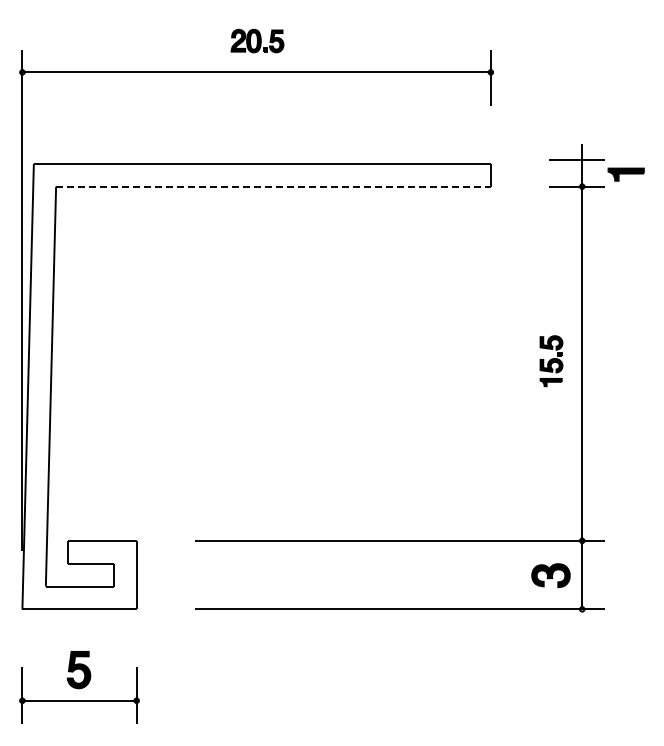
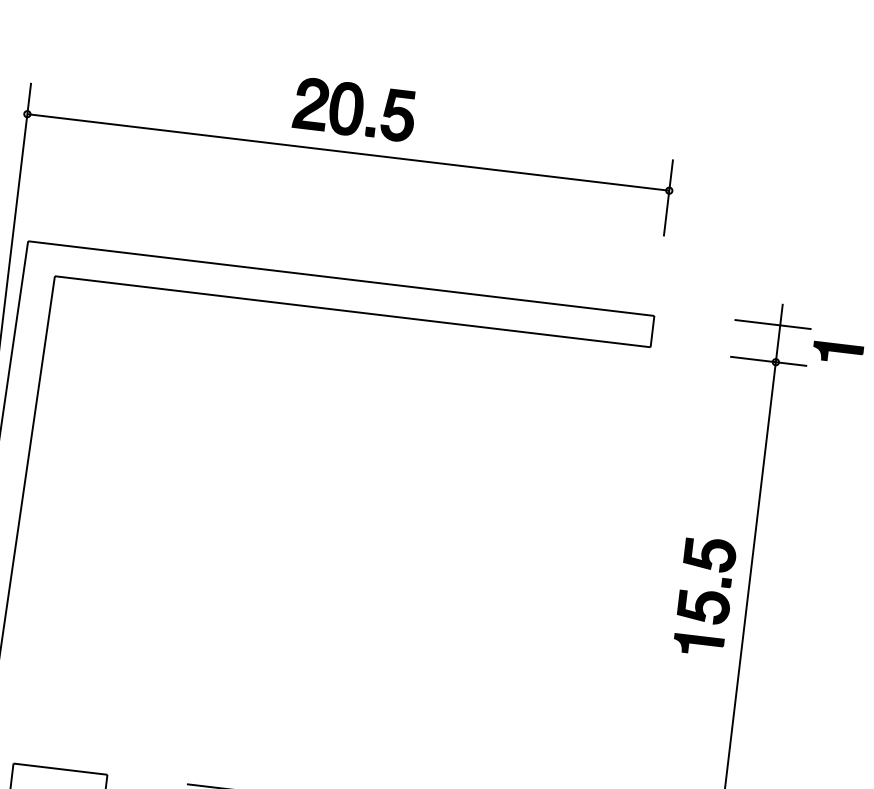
part: (257, 40) -> (354, 108), size x1.67
line: (273, 186) -> (352, 311), dashed -> solid
part: (551, 360) -> (705, 595), size x1.67

